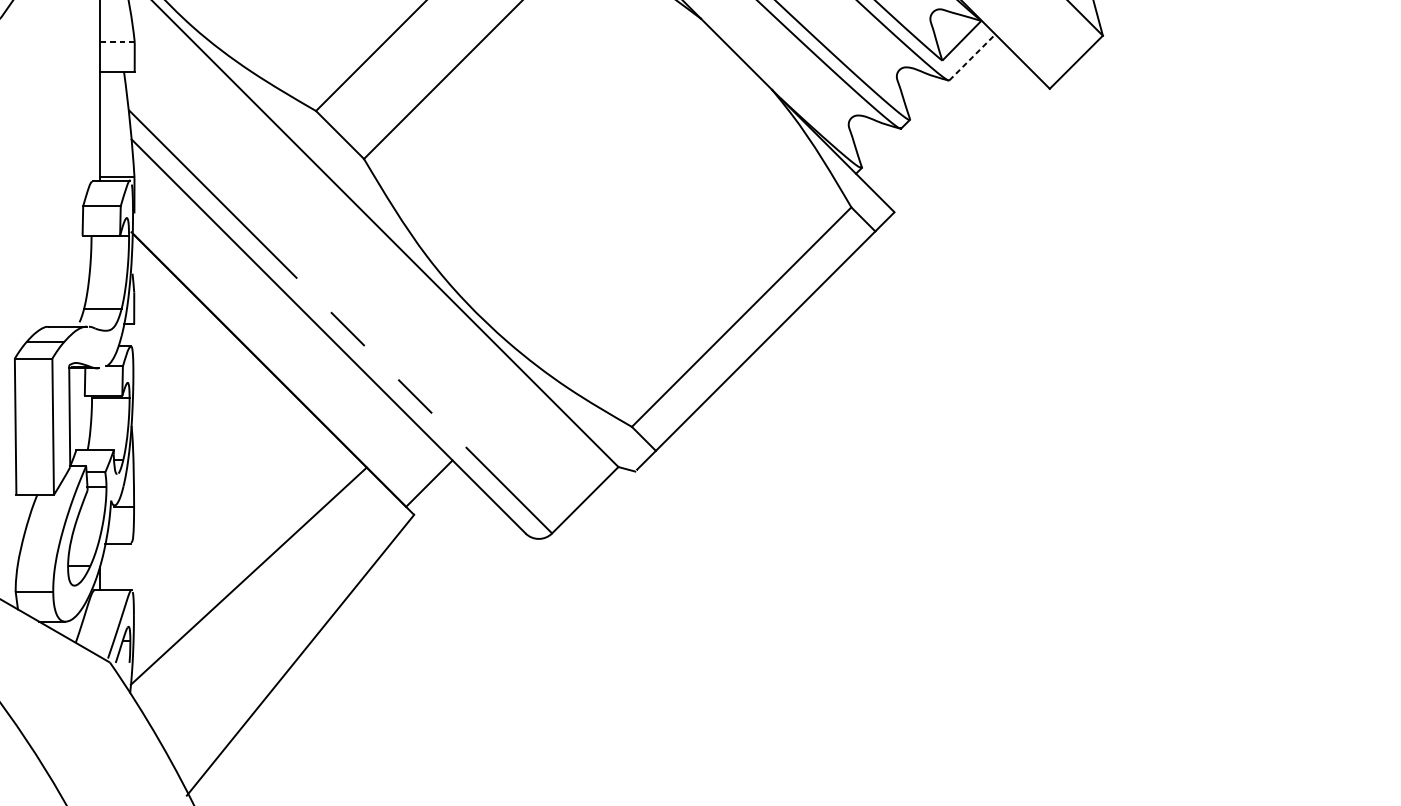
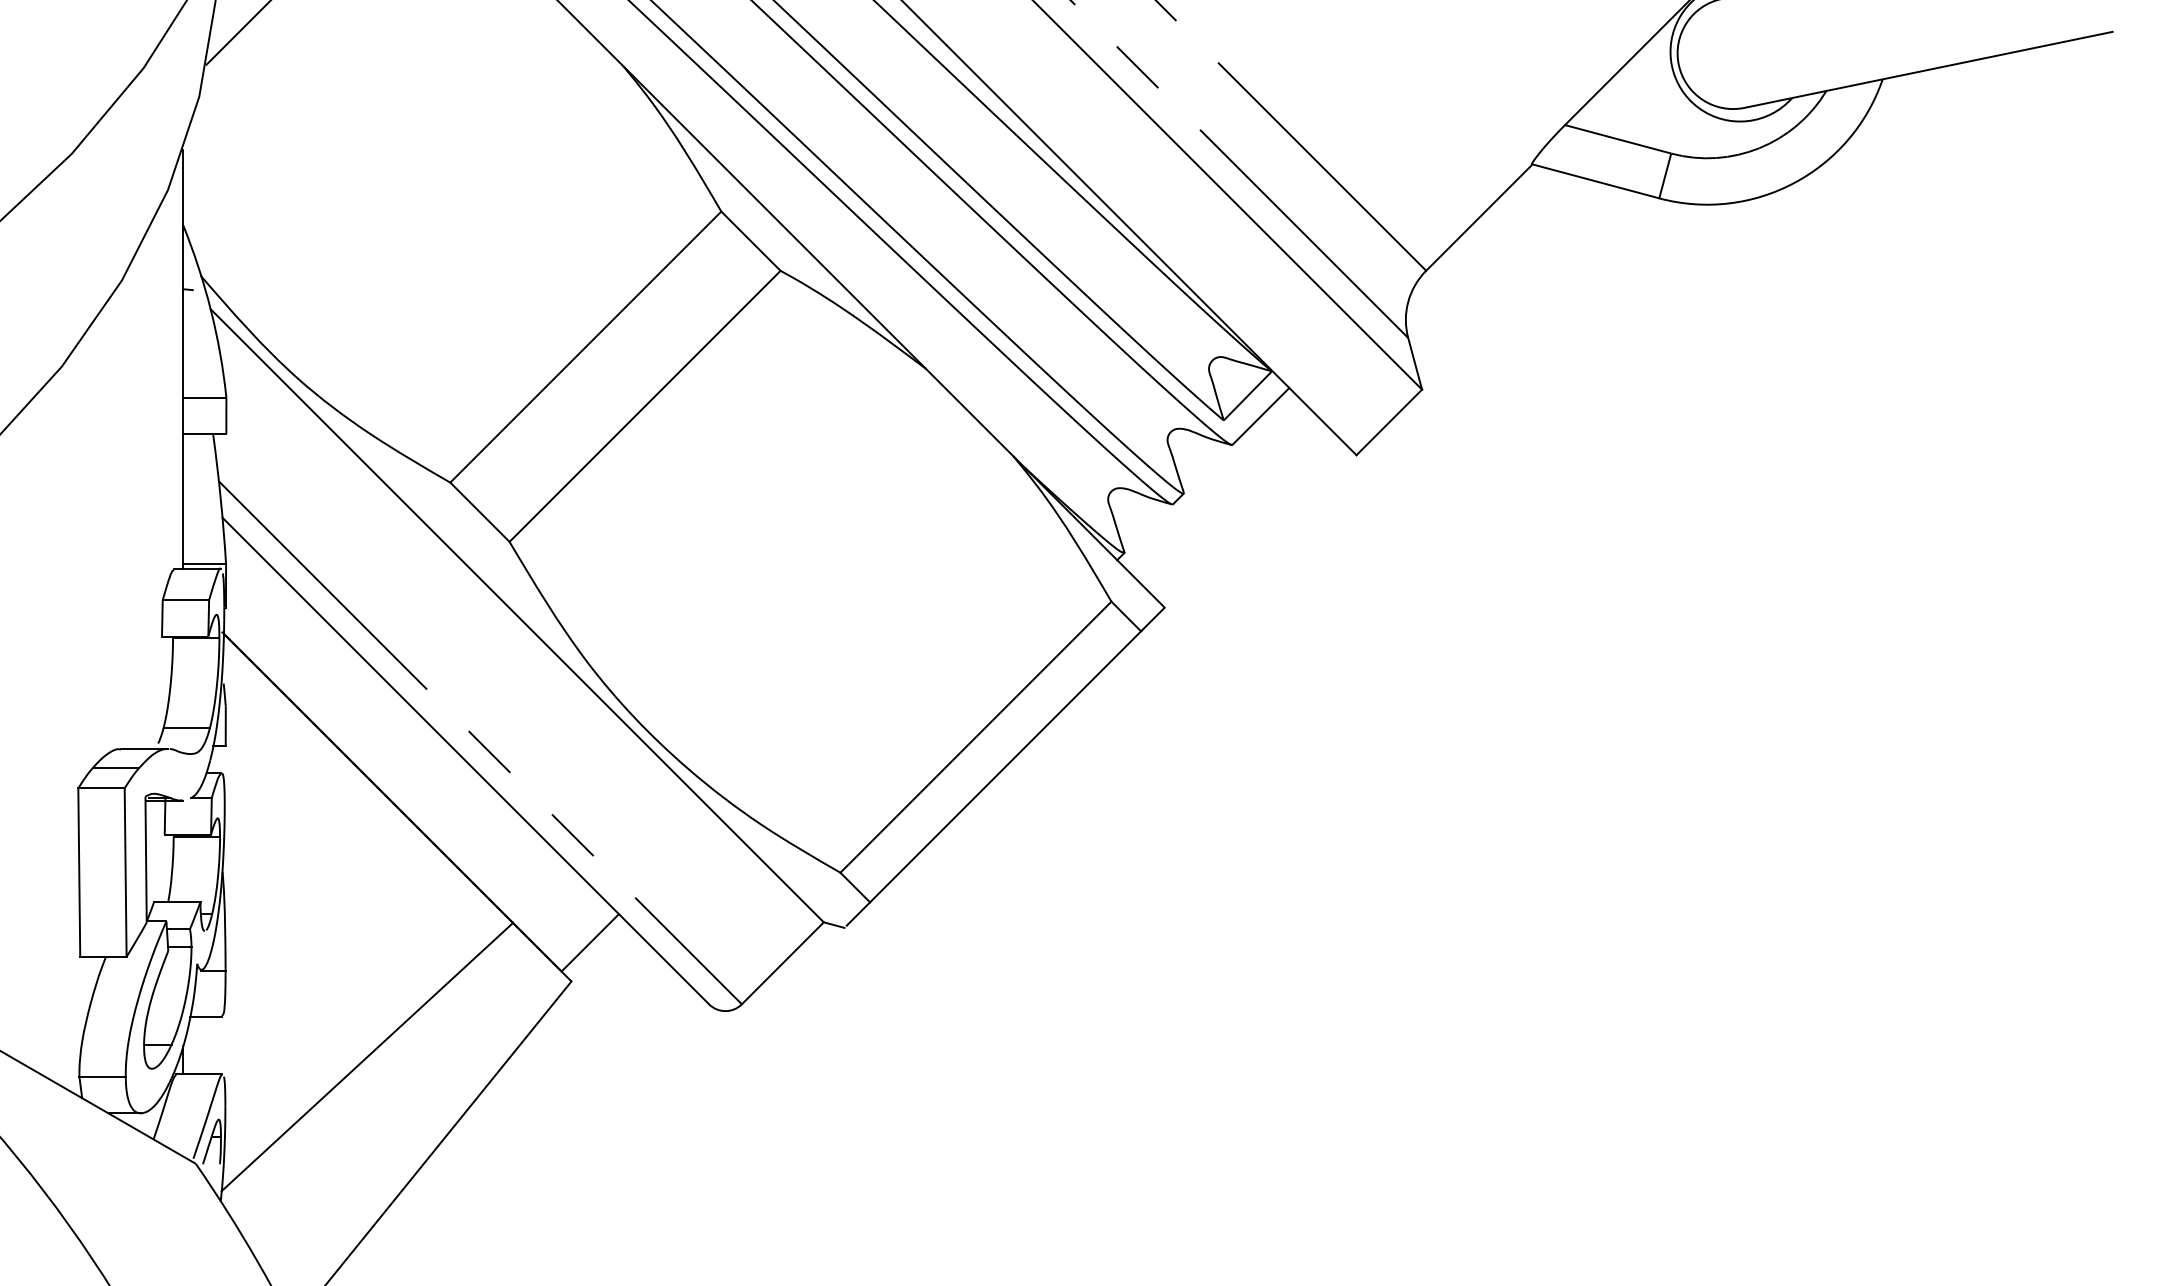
line: (117, 42) -> (204, 397), dashed -> solid
line: (972, 57) -> (1261, 416), dashed -> solid

